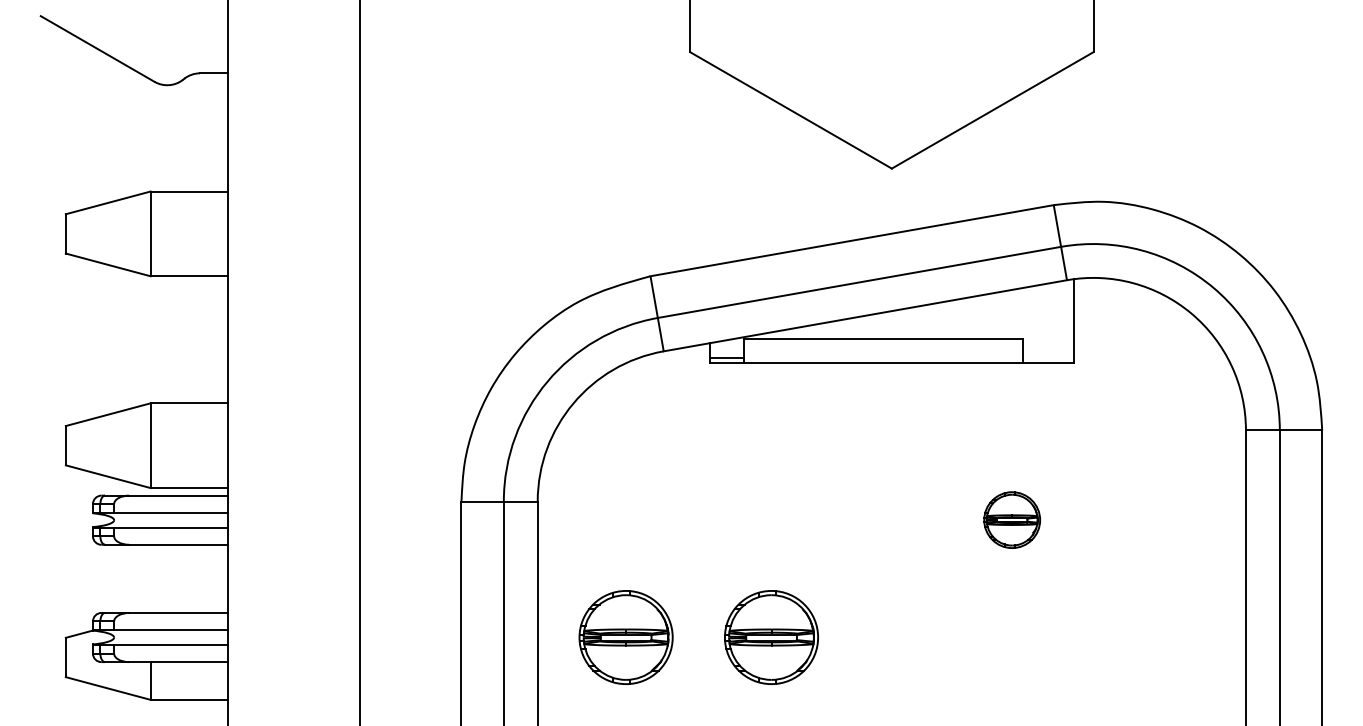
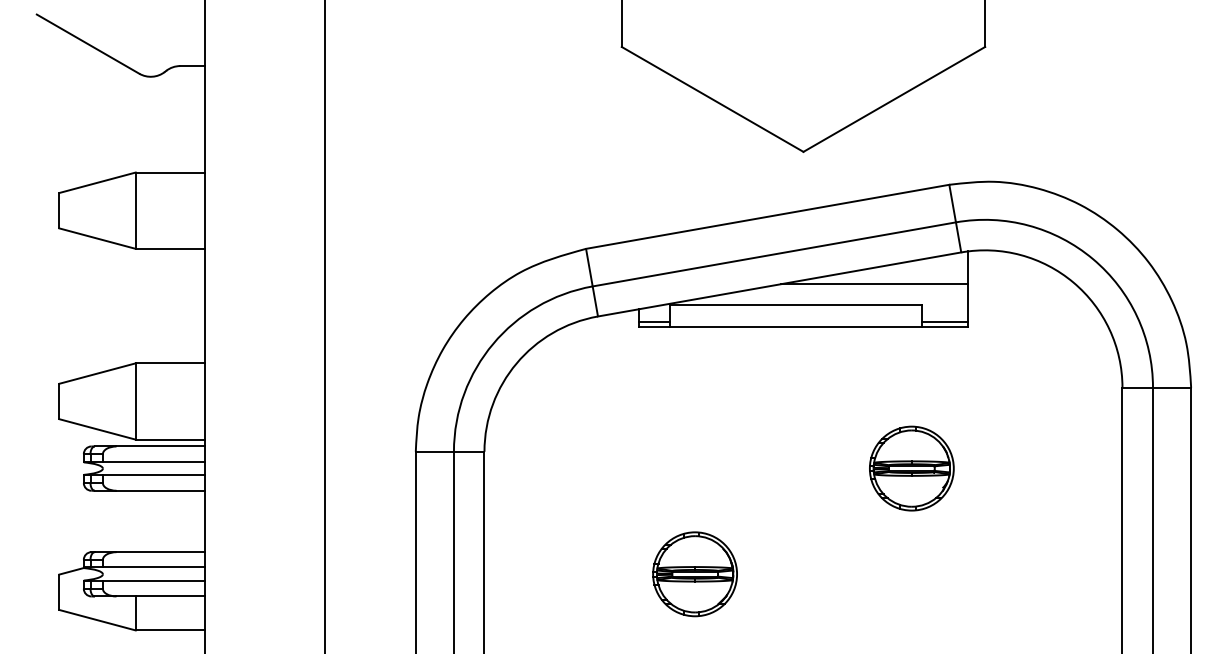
line: (969, 315) -> (873, 284), added
line: (1048, 358) -> (944, 322), added
part: (1011, 520) -> (911, 468), size x1.67
part: (625, 637) -> (563, 574), removed

